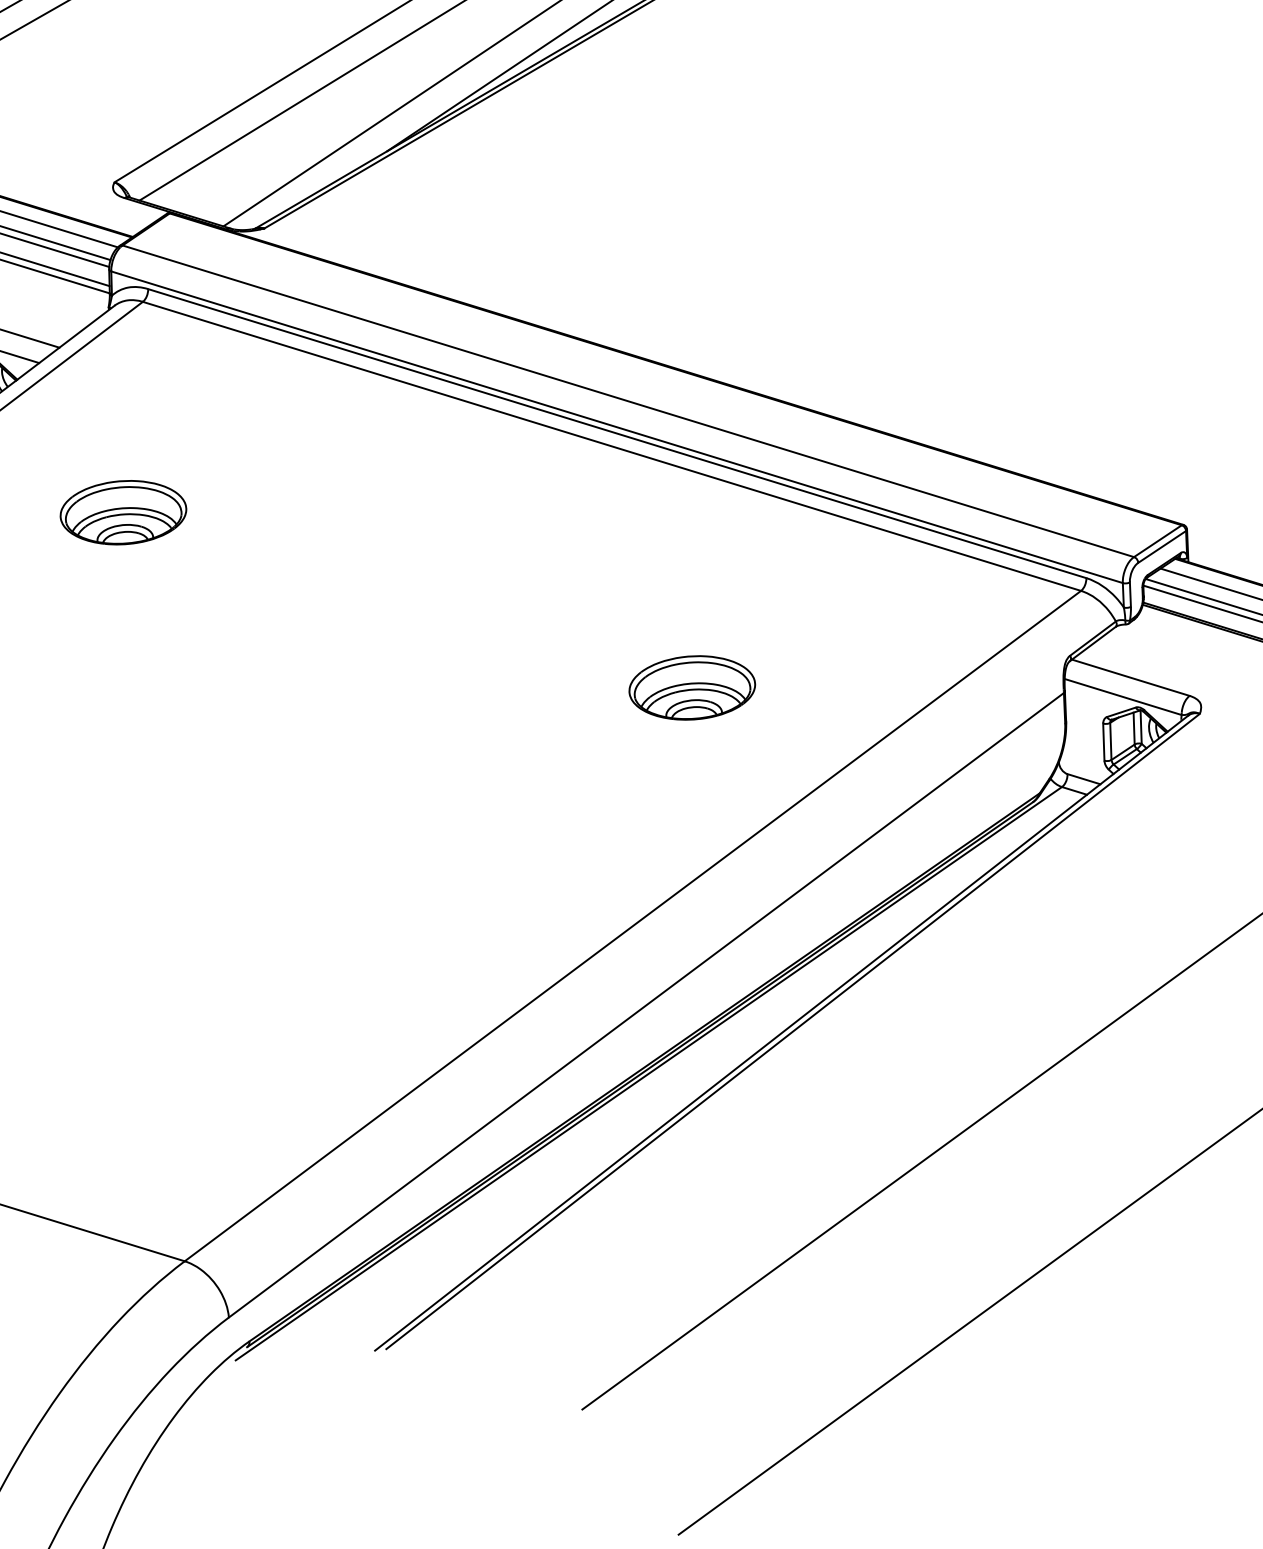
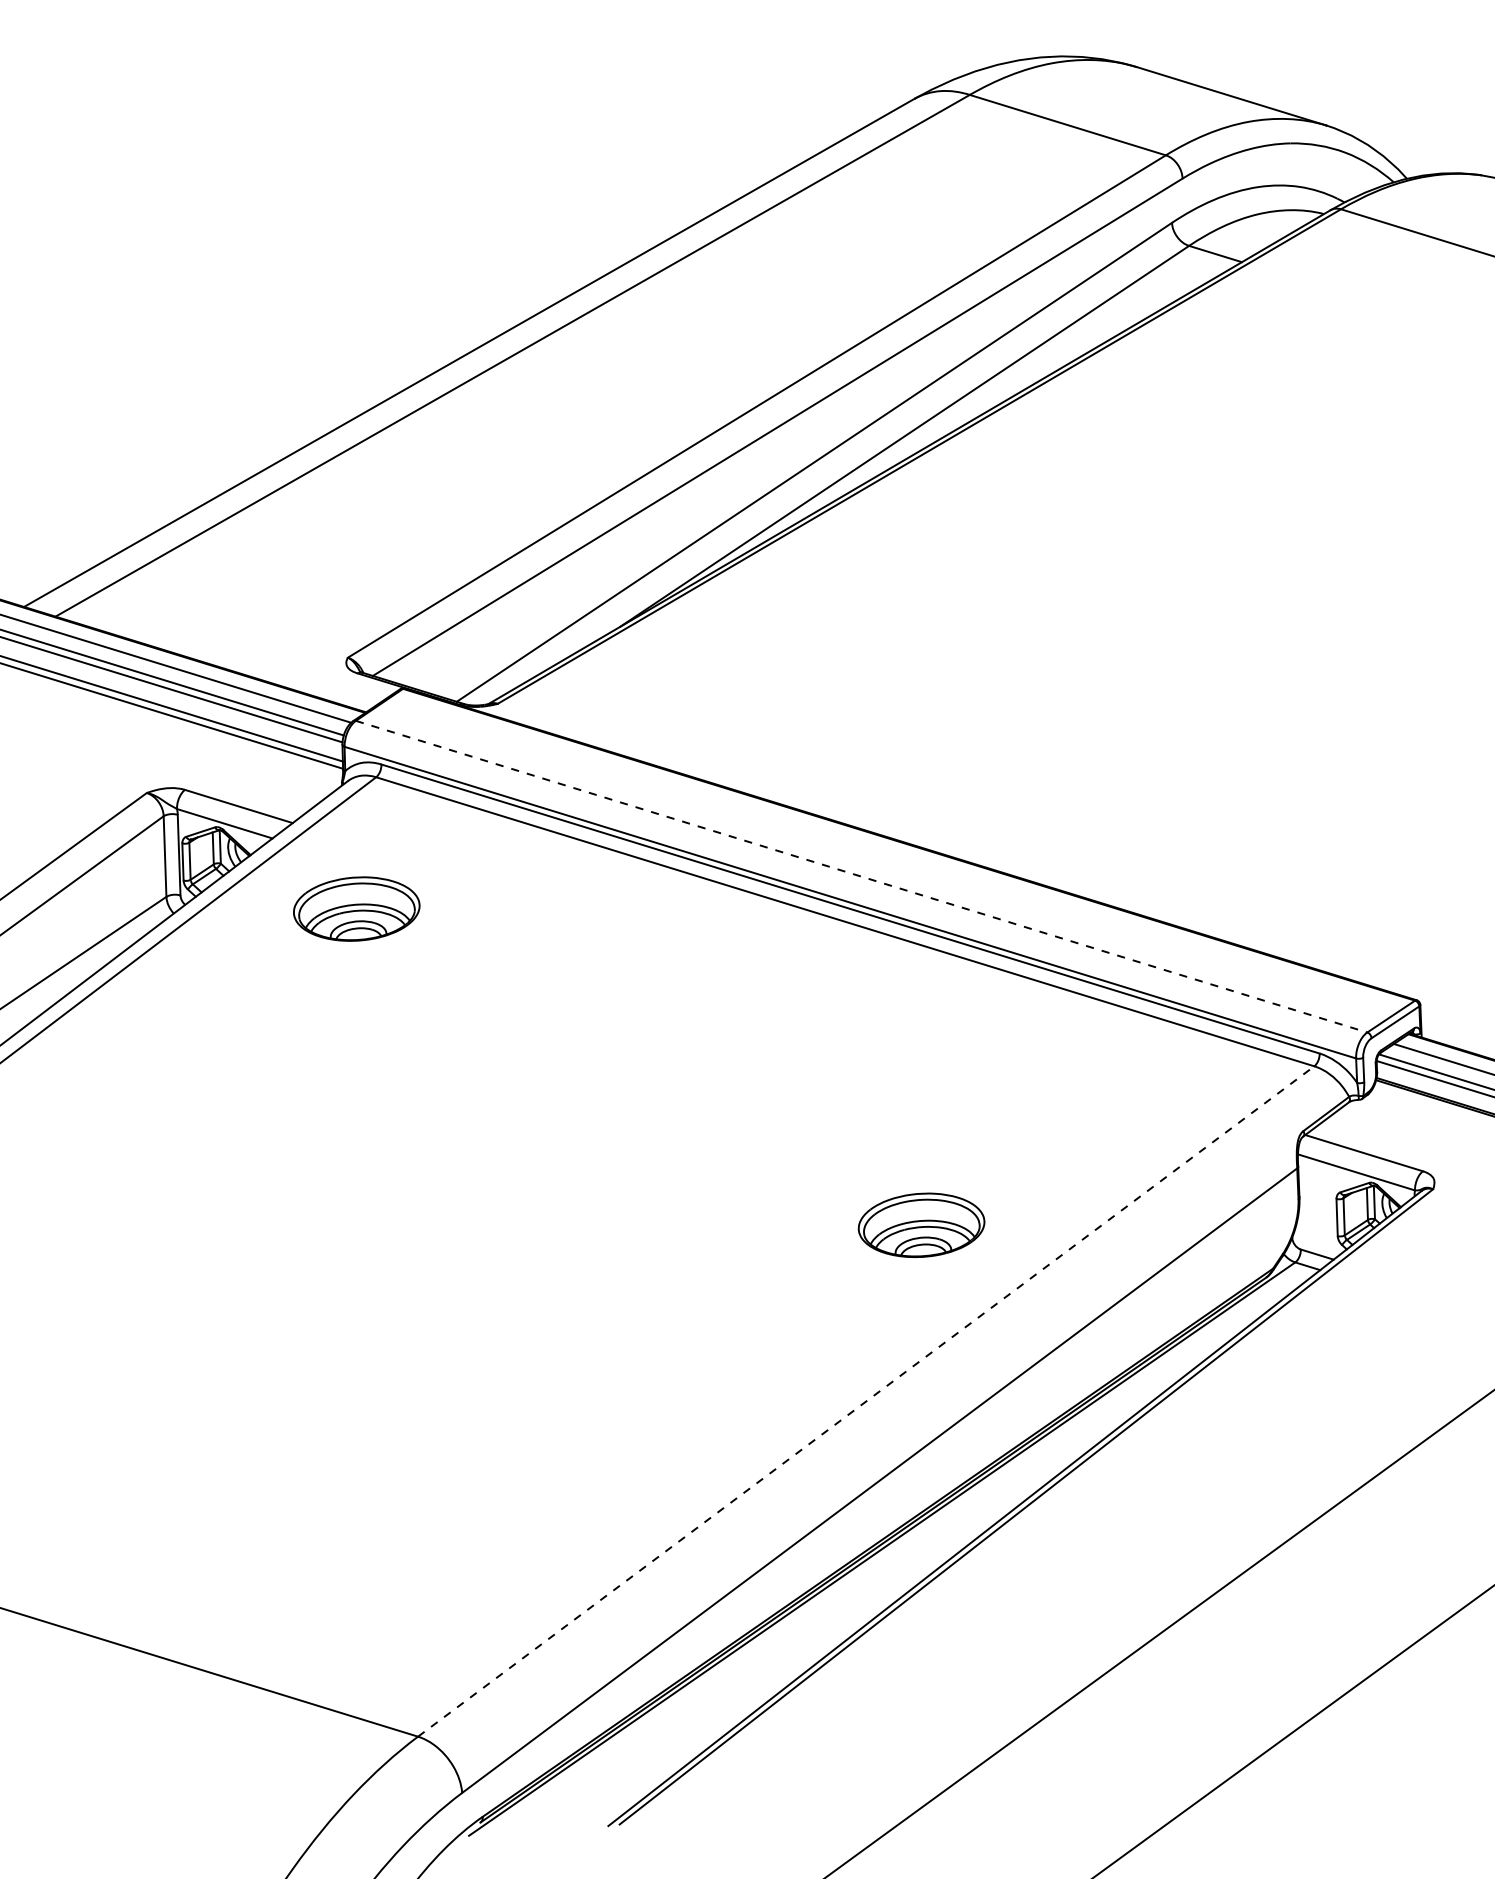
line: (629, 401) -> (862, 876), solid -> dashed
part: (123, 512) -> (356, 908), moved
part: (692, 688) -> (921, 1225), moved
line: (633, 926) -> (866, 1401), solid -> dashed

